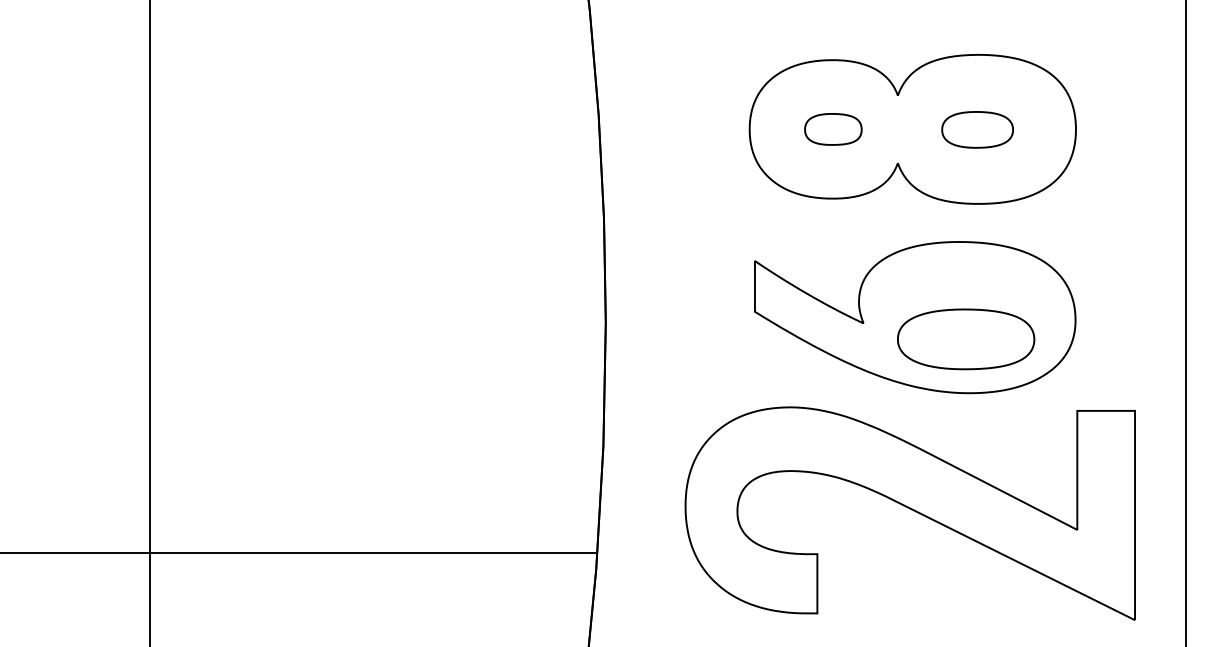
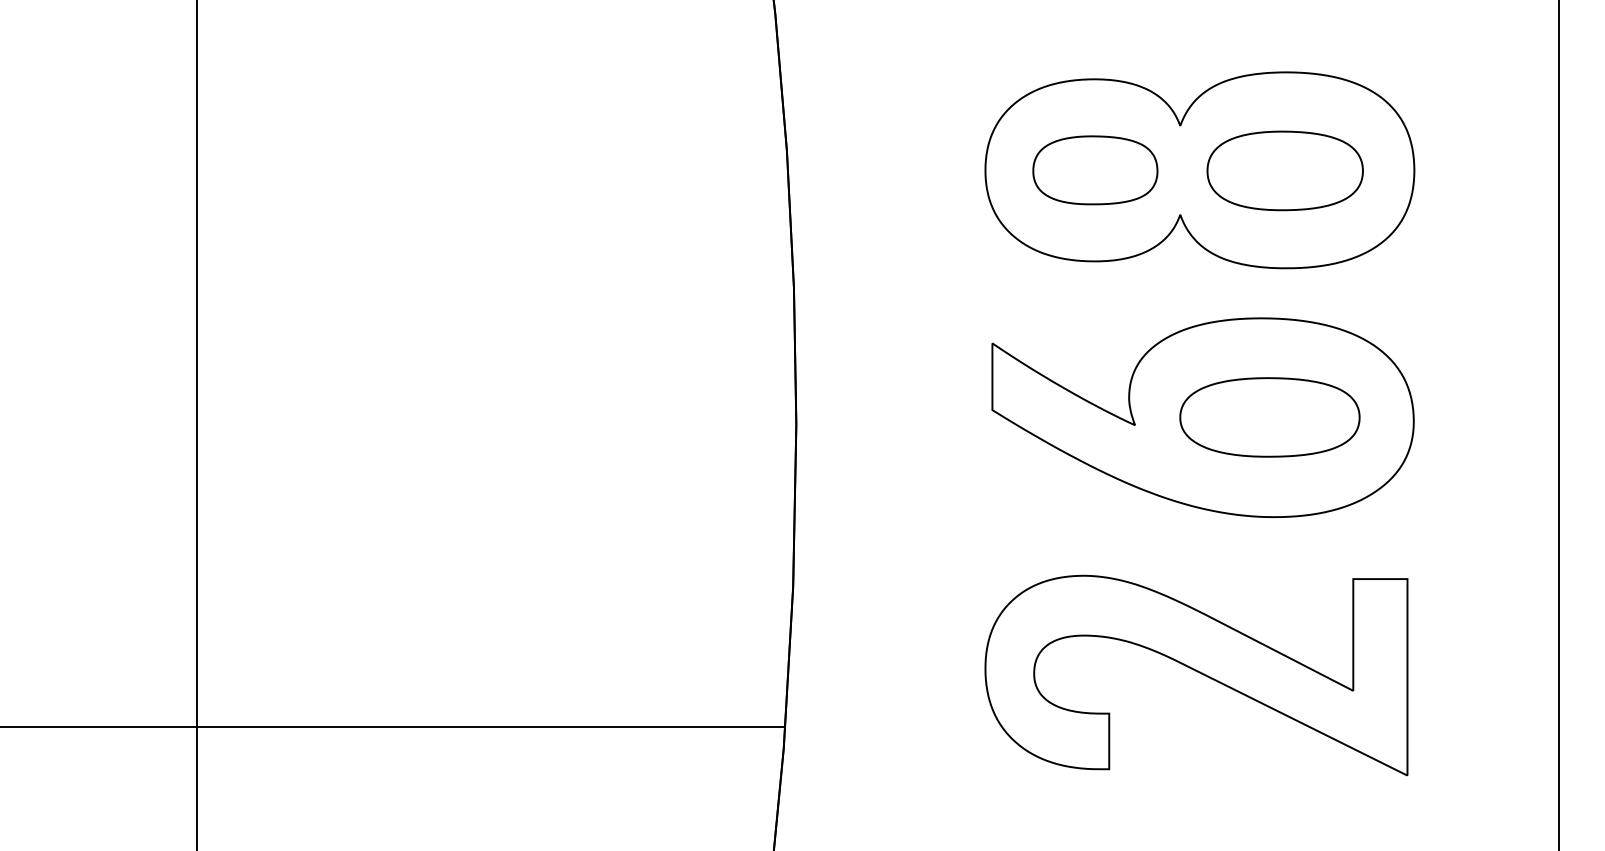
part: (833, 129) -> (1095, 170), size x1.67
part: (977, 129) -> (1284, 170), size x1.67
part: (966, 339) -> (1270, 417), moved
part: (909, 513) -> (1195, 675), size x0.71

